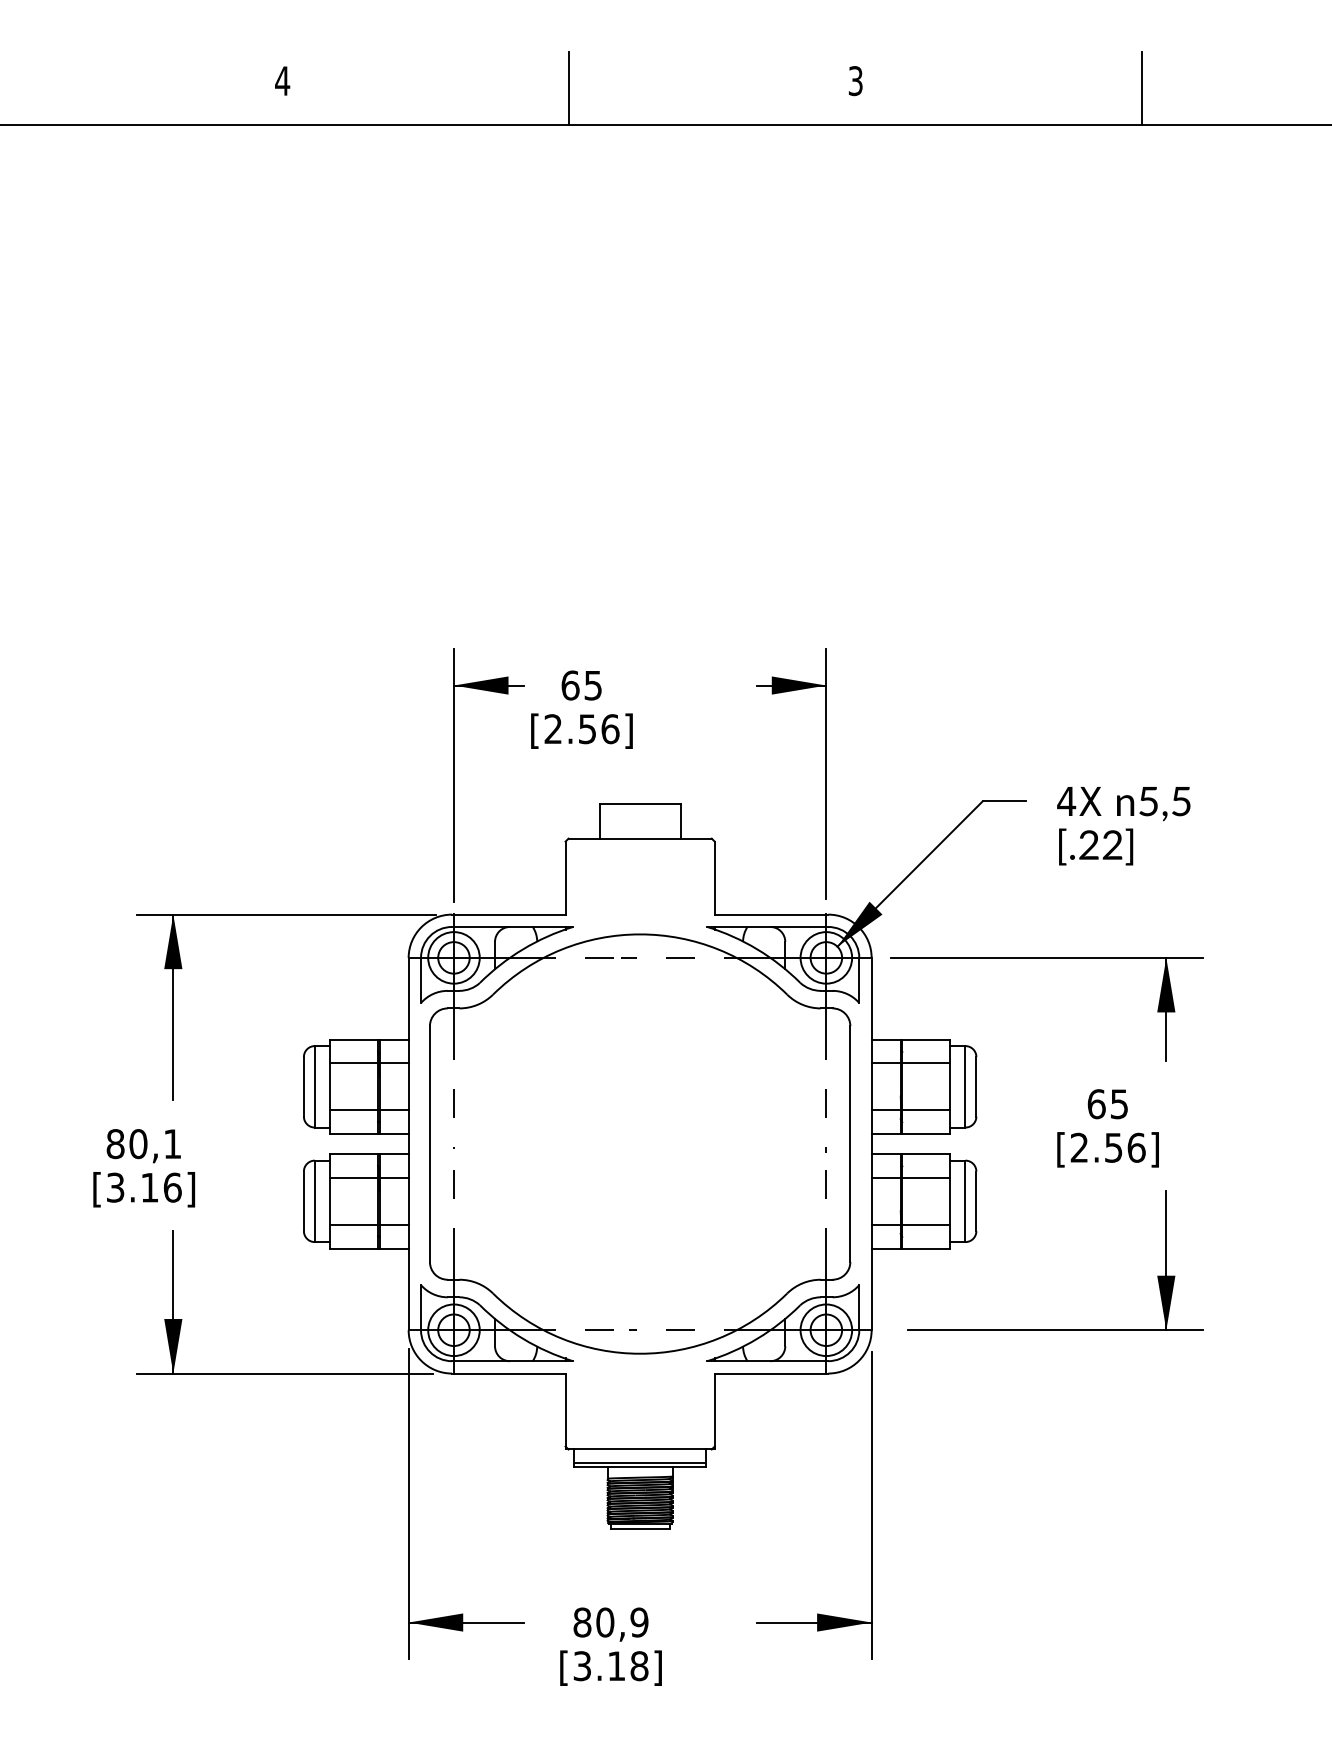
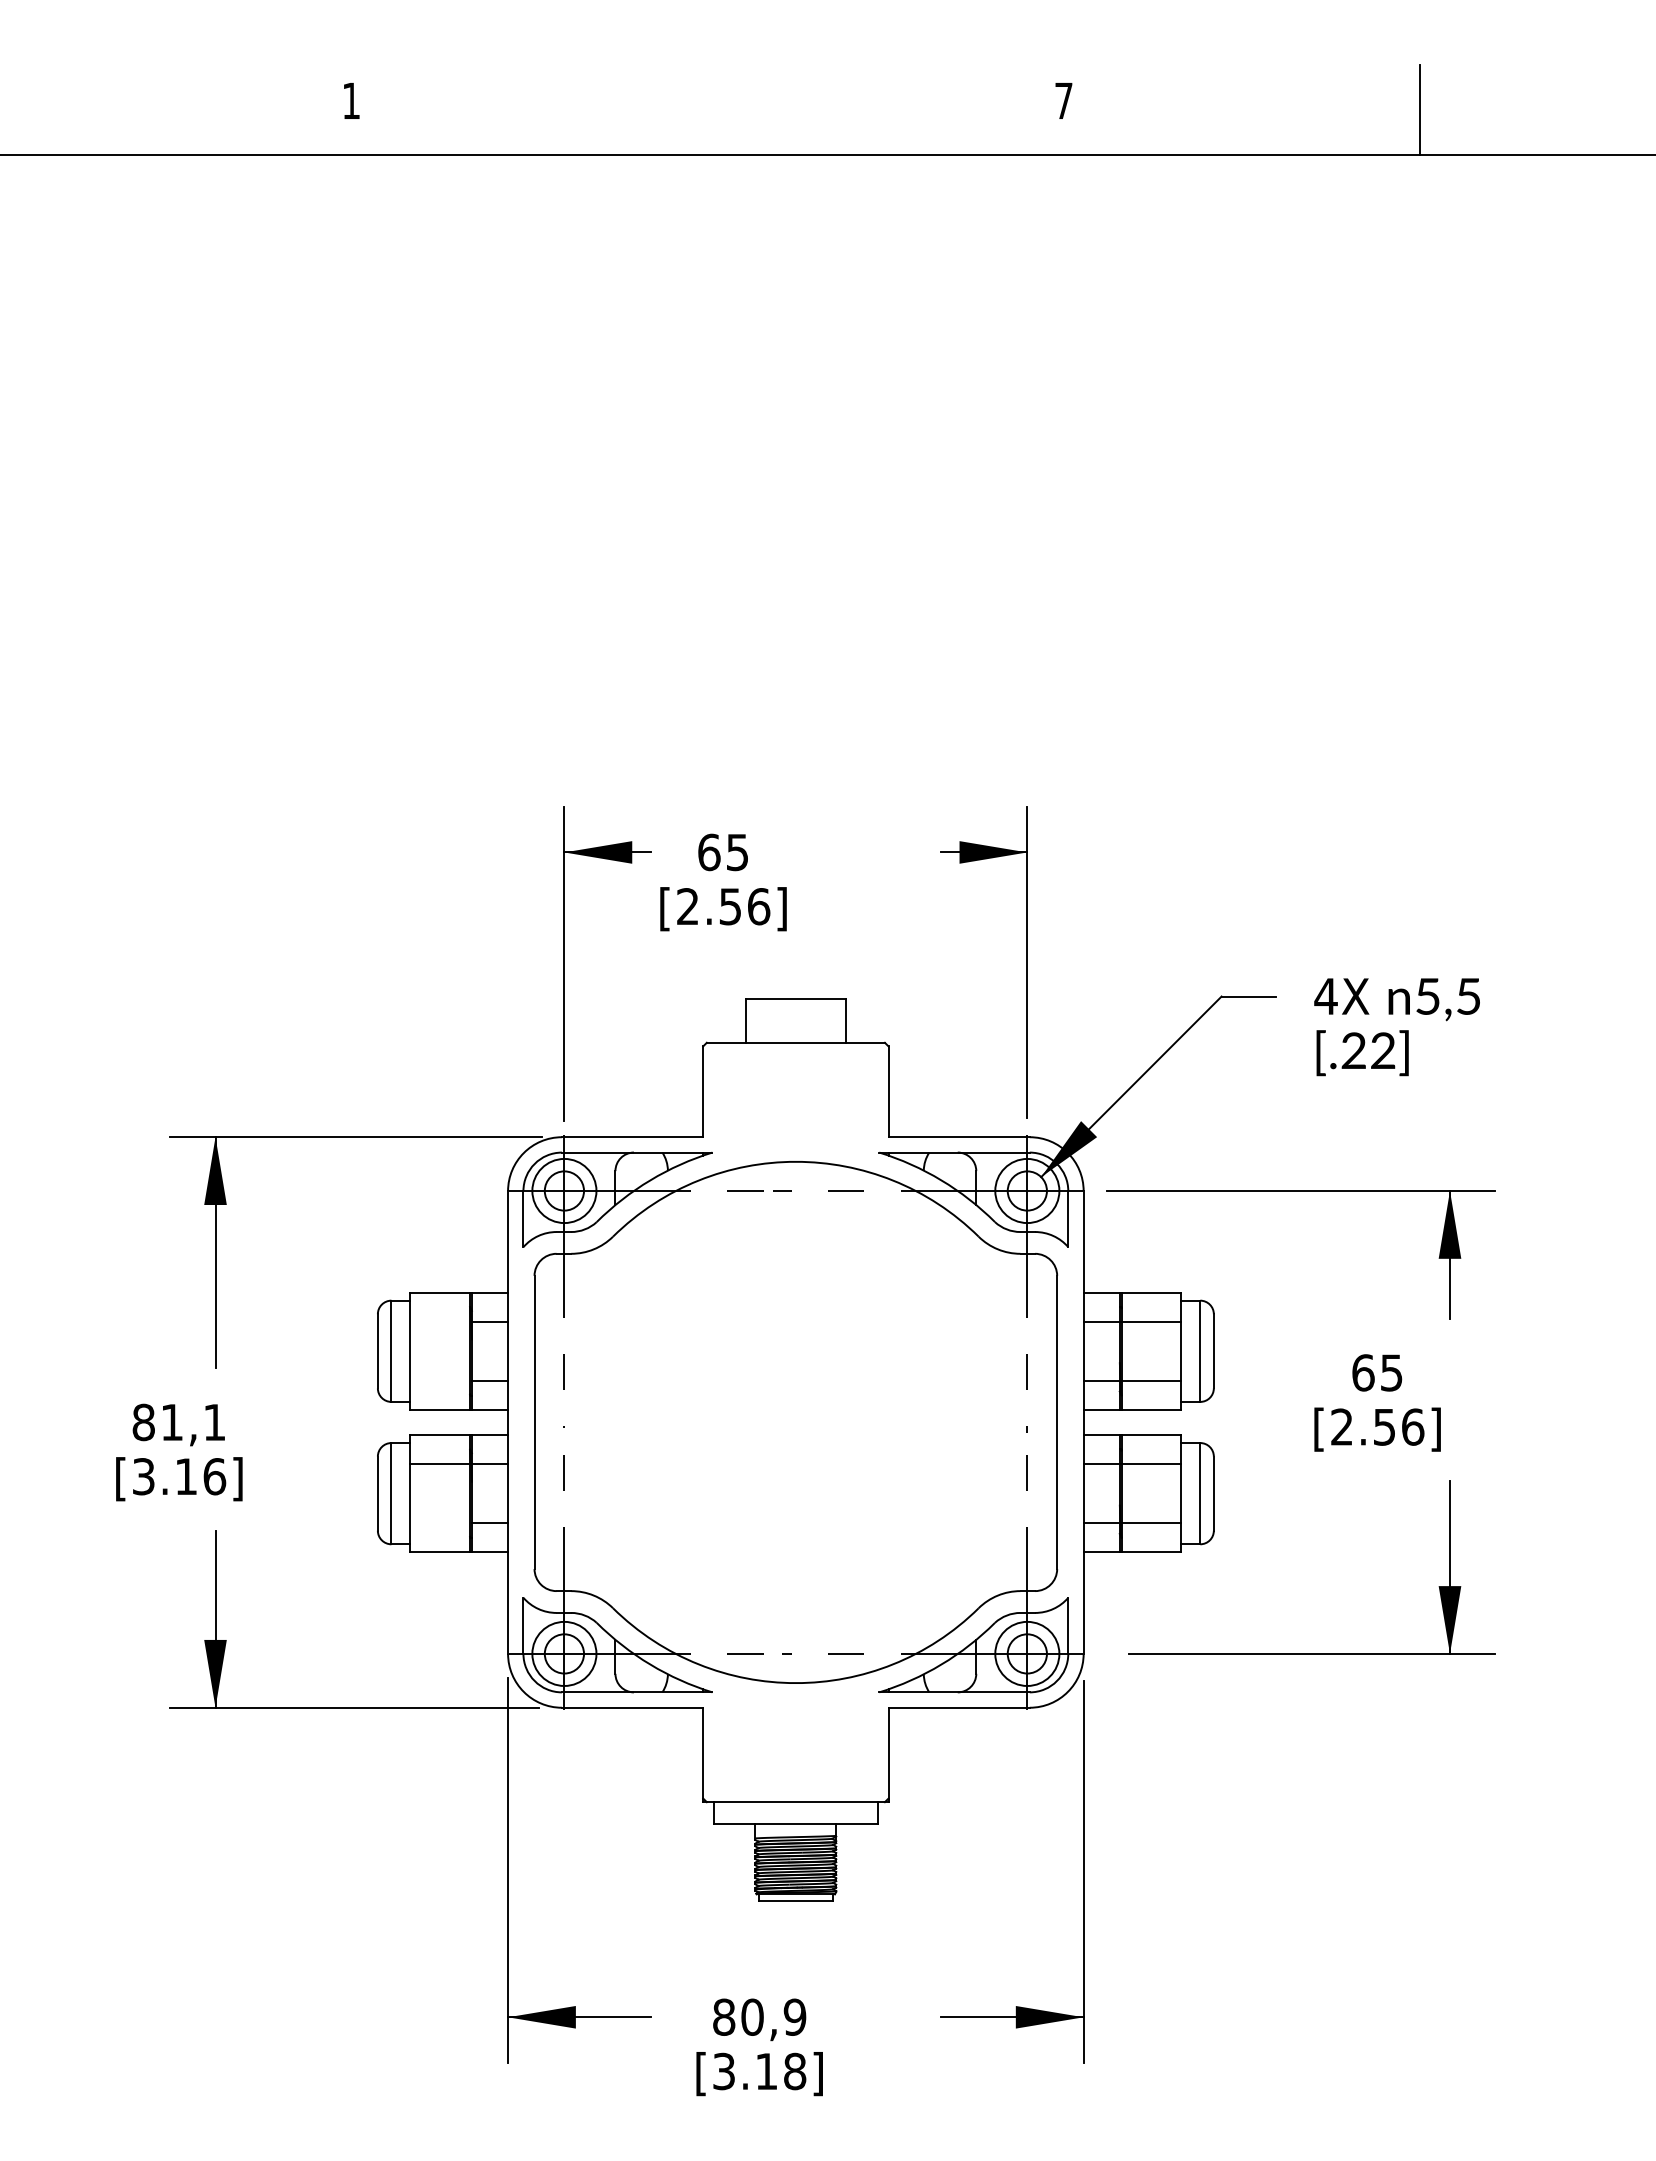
text: (282, 80) -> (351, 100), 4 -> 1
text: (855, 80) -> (1063, 100), 3 -> 7
line: (569, 87) -> (707, 109), removed
line: (354, 1062) -> (440, 1321), removed
line: (354, 1110) -> (440, 1380), removed
text: (138, 1144) -> (172, 1422), 80,1 -> 81,1
line: (354, 1225) -> (440, 1523), removed
line: (639, 1462) -> (795, 1818), removed

